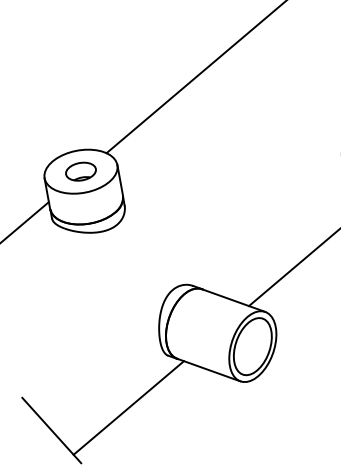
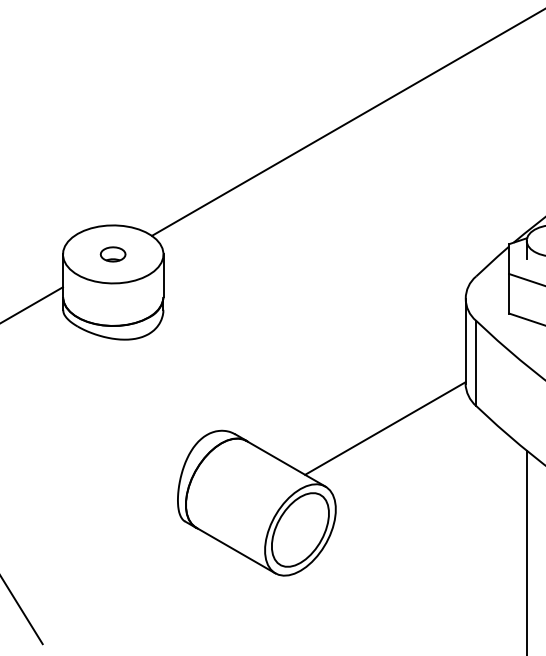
part: (80, 171) -> (112, 254), size x0.6
line: (128, 407) -> (119, 581), removed

